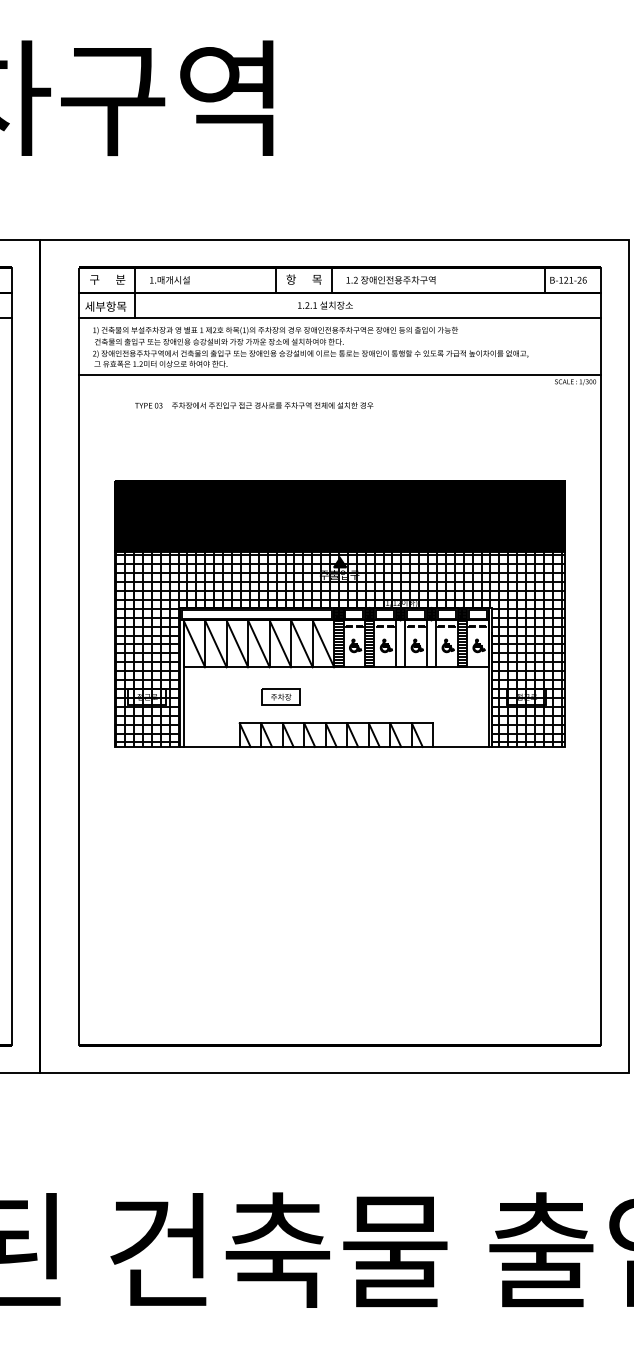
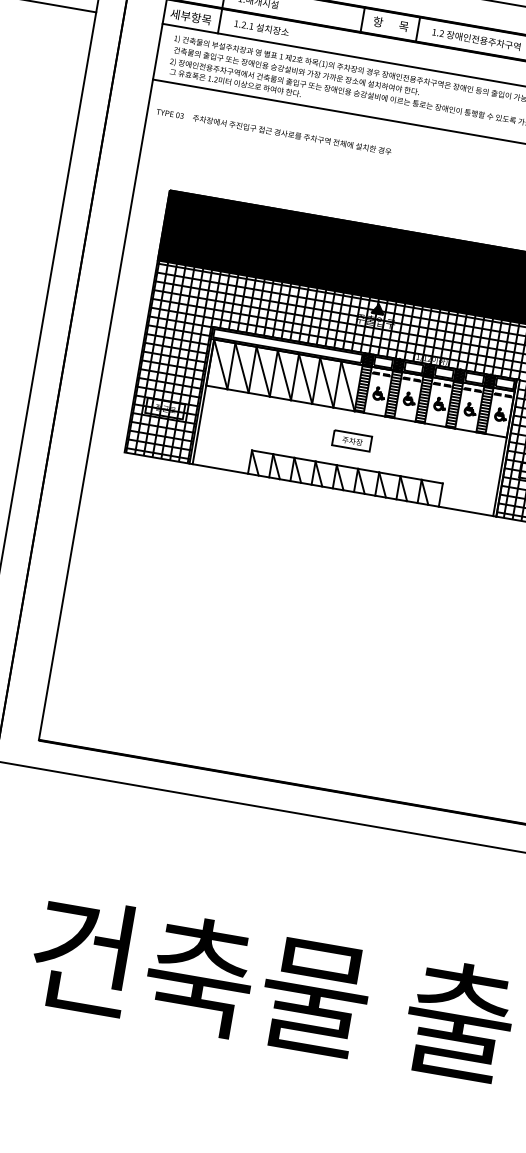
text: (325, 305) -> (261, 28), moved
text: (254, 405) -> (274, 131), moved
hatch: (400, 643) -> (424, 399), added
hatch: (431, 643) -> (454, 404), added
part: (280, 696) -> (351, 440), moved

